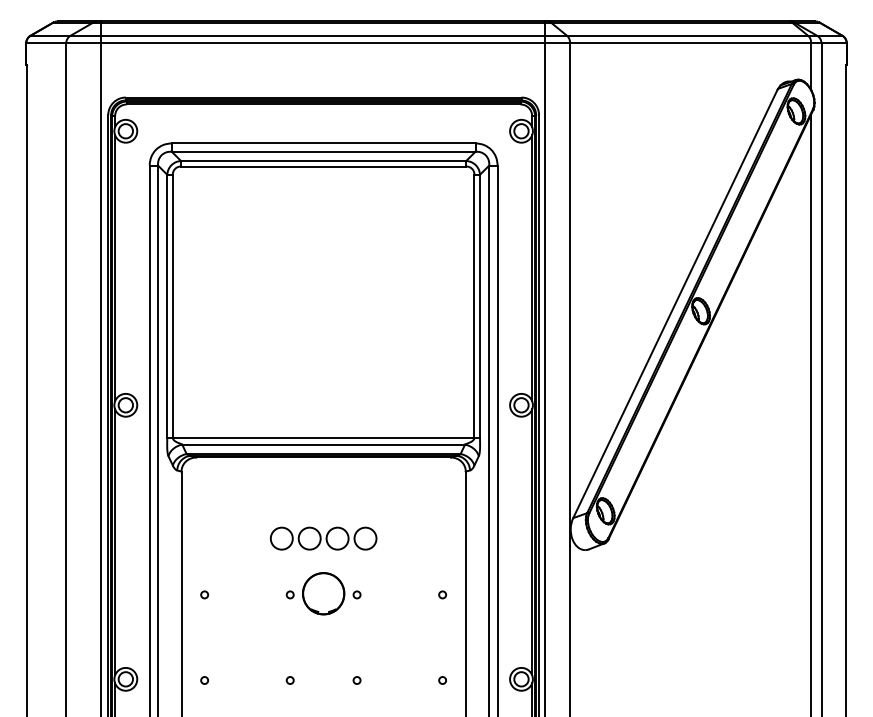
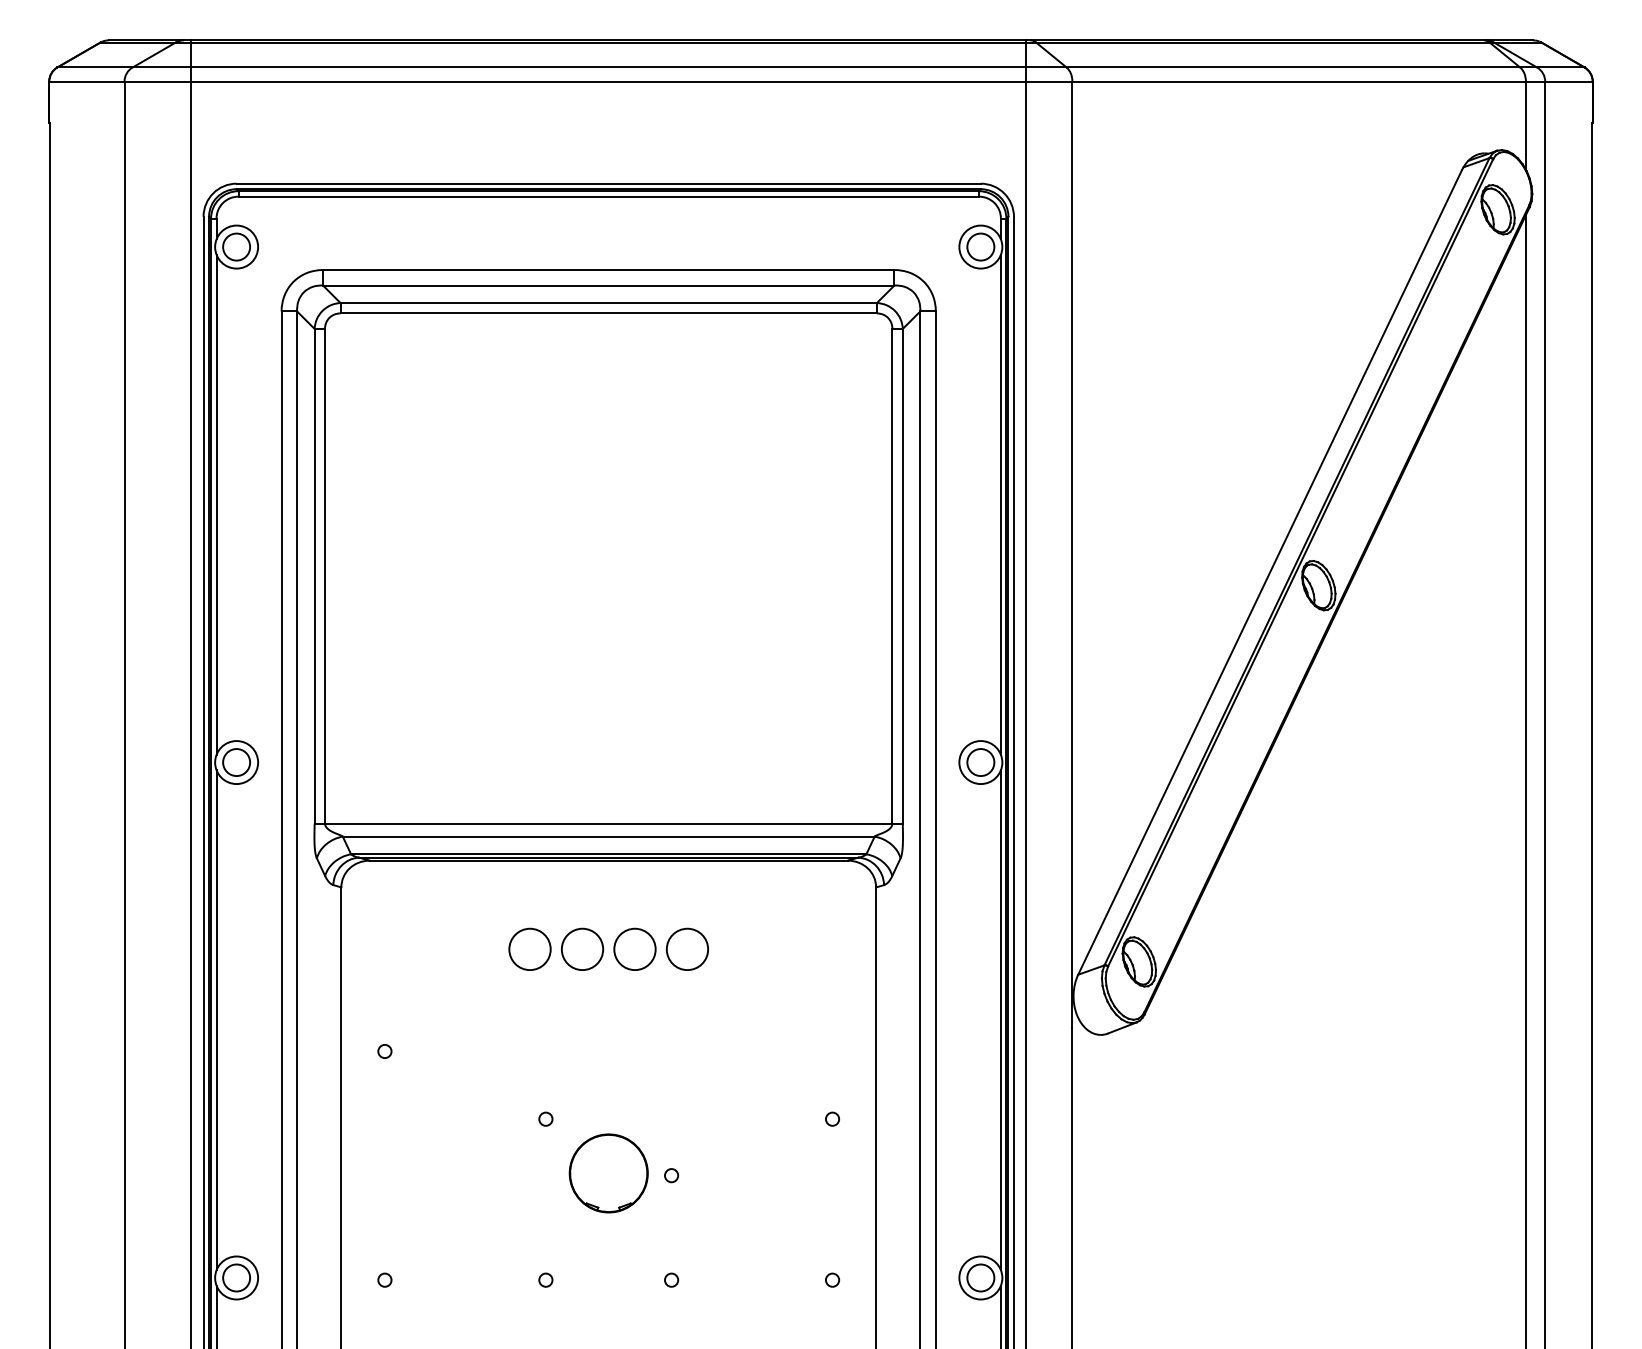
part: (323, 538) -> (608, 949), moved
part: (331, 593) -> (623, 1172), moved
circle: (204, 594) -> (384, 1050), moved

